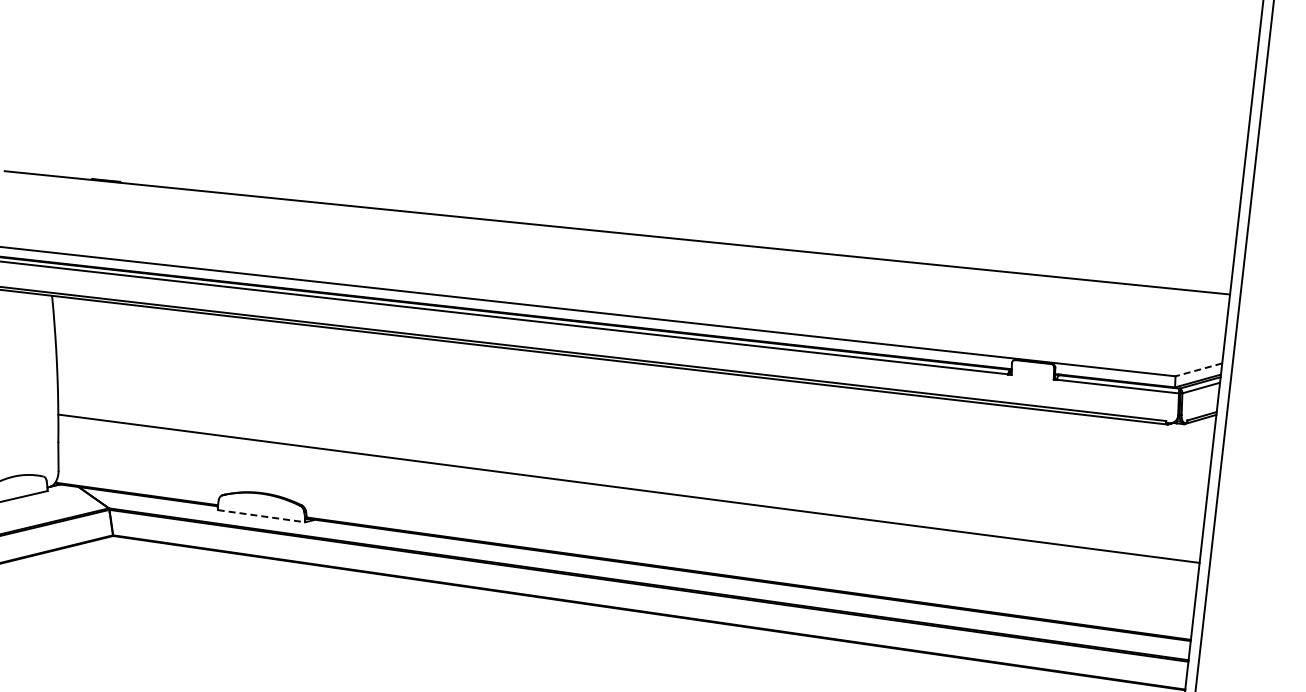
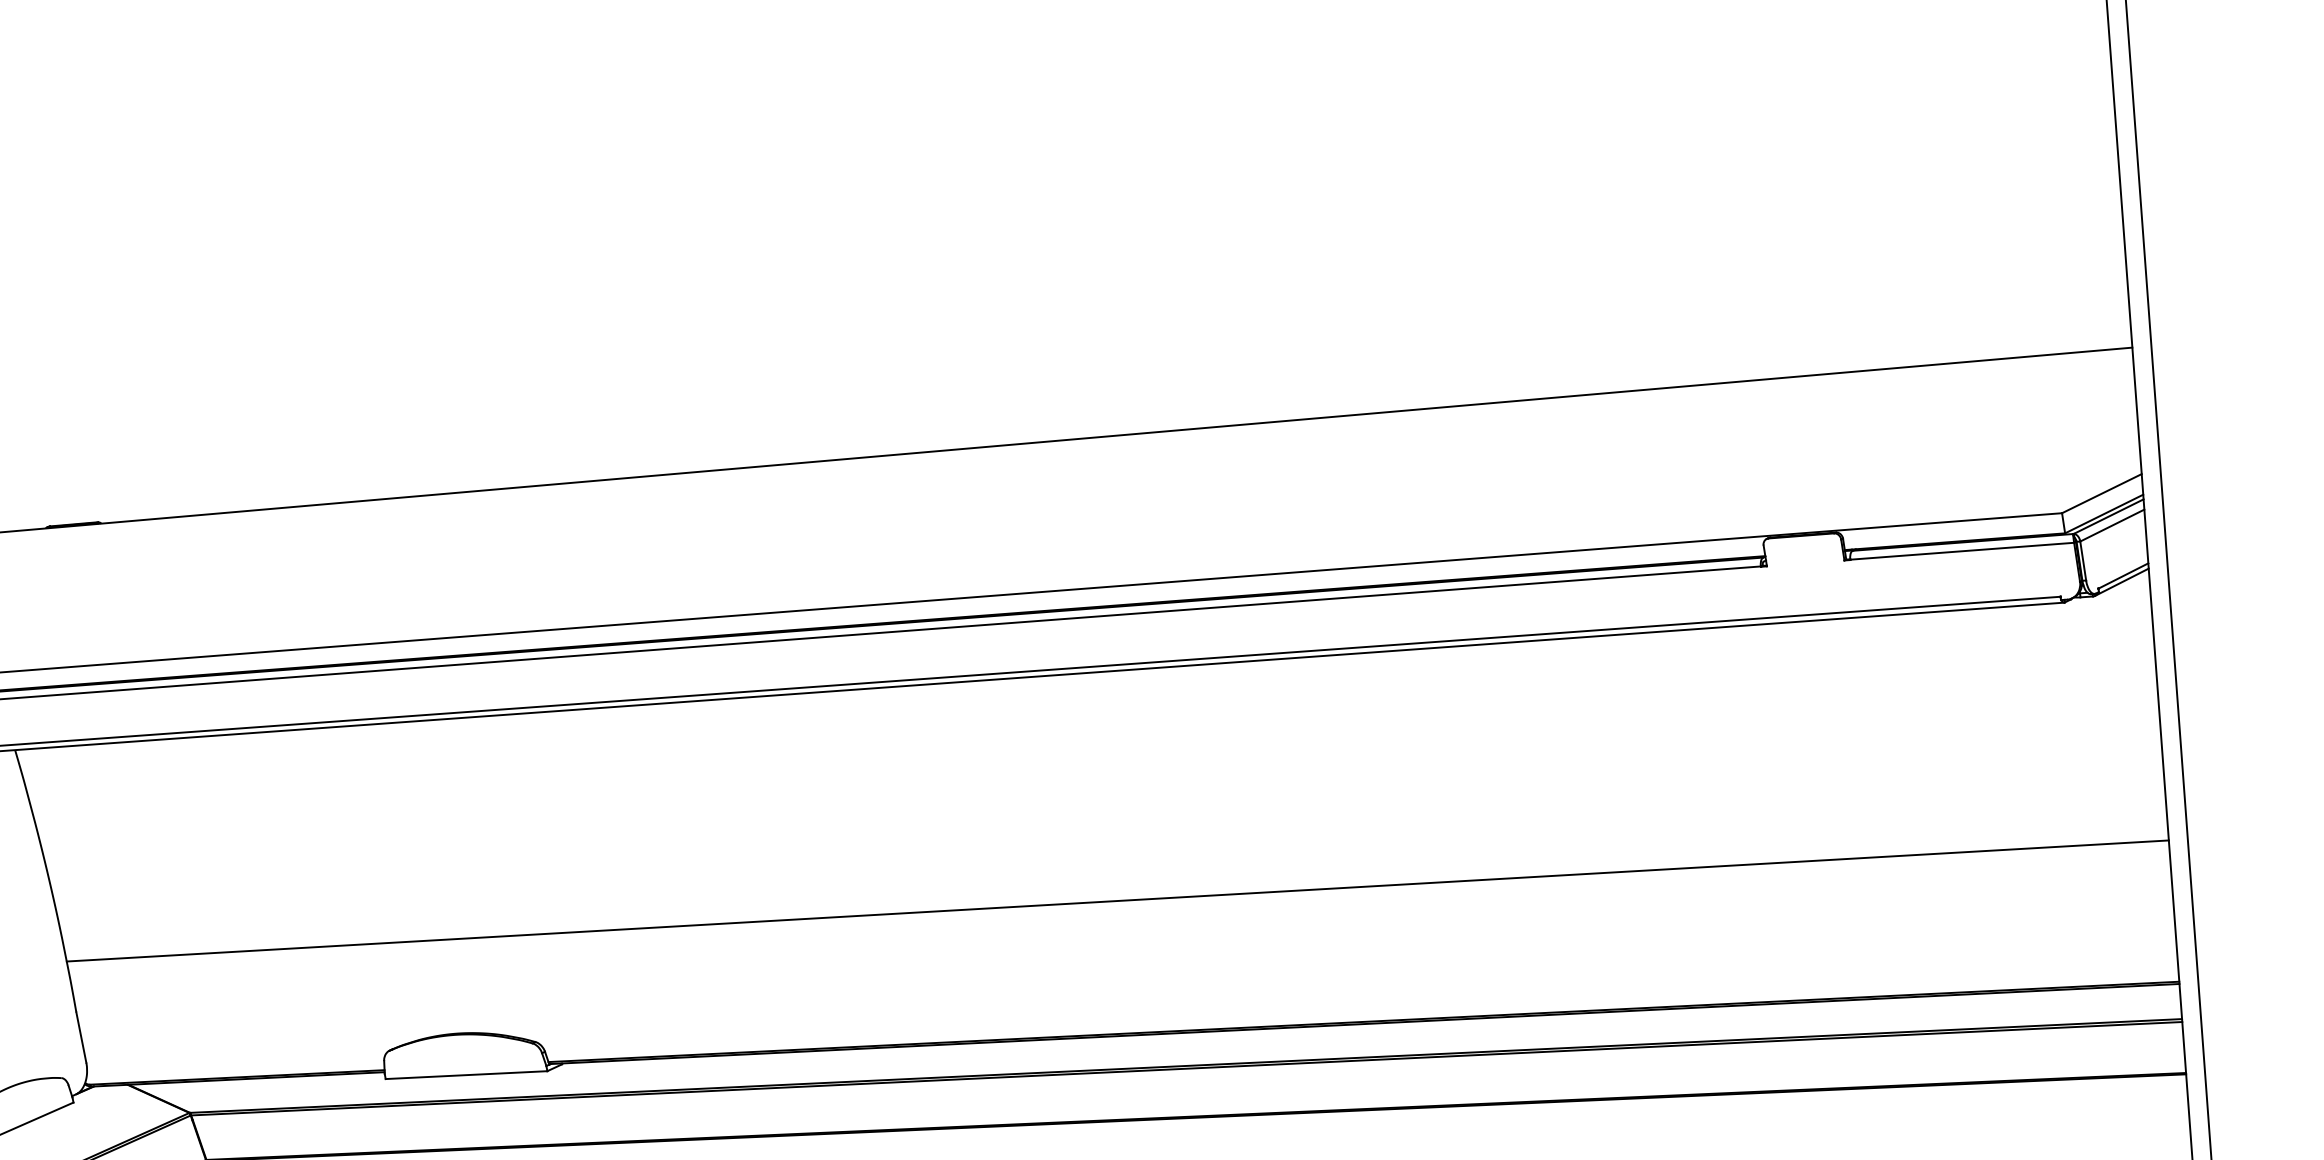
line: (1198, 369) -> (2101, 493), dashed -> solid
line: (262, 516) -> (468, 1075), dashed -> solid

